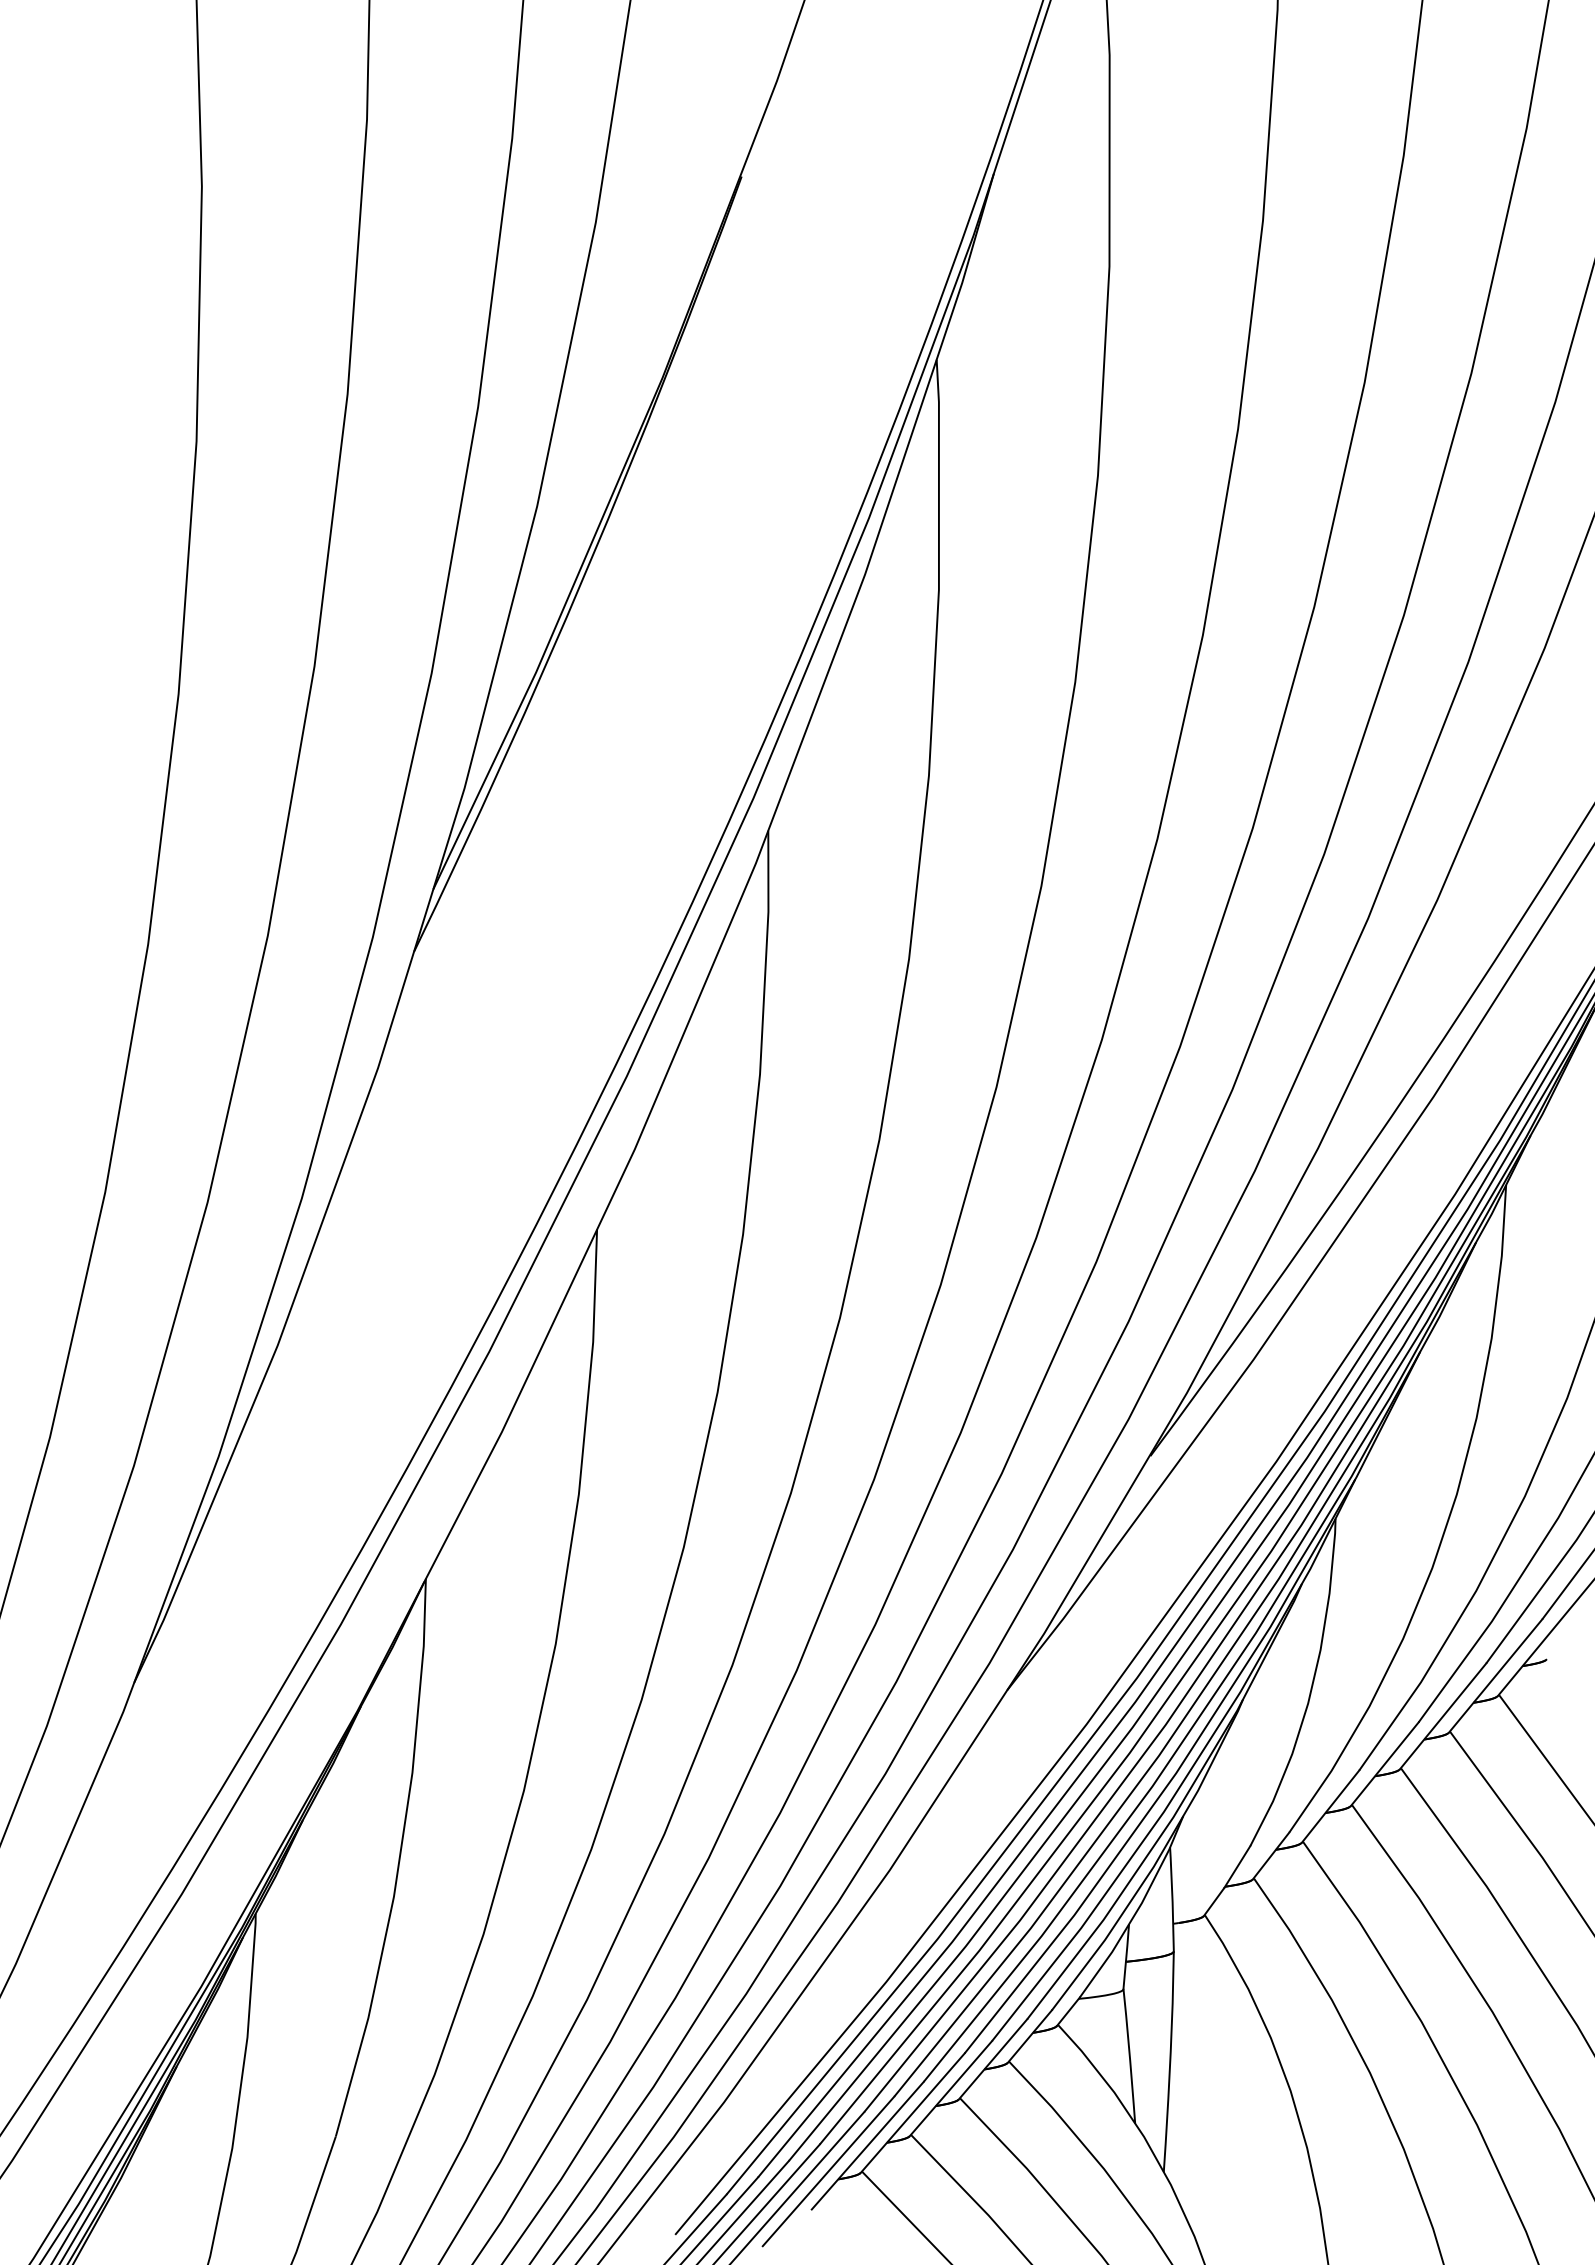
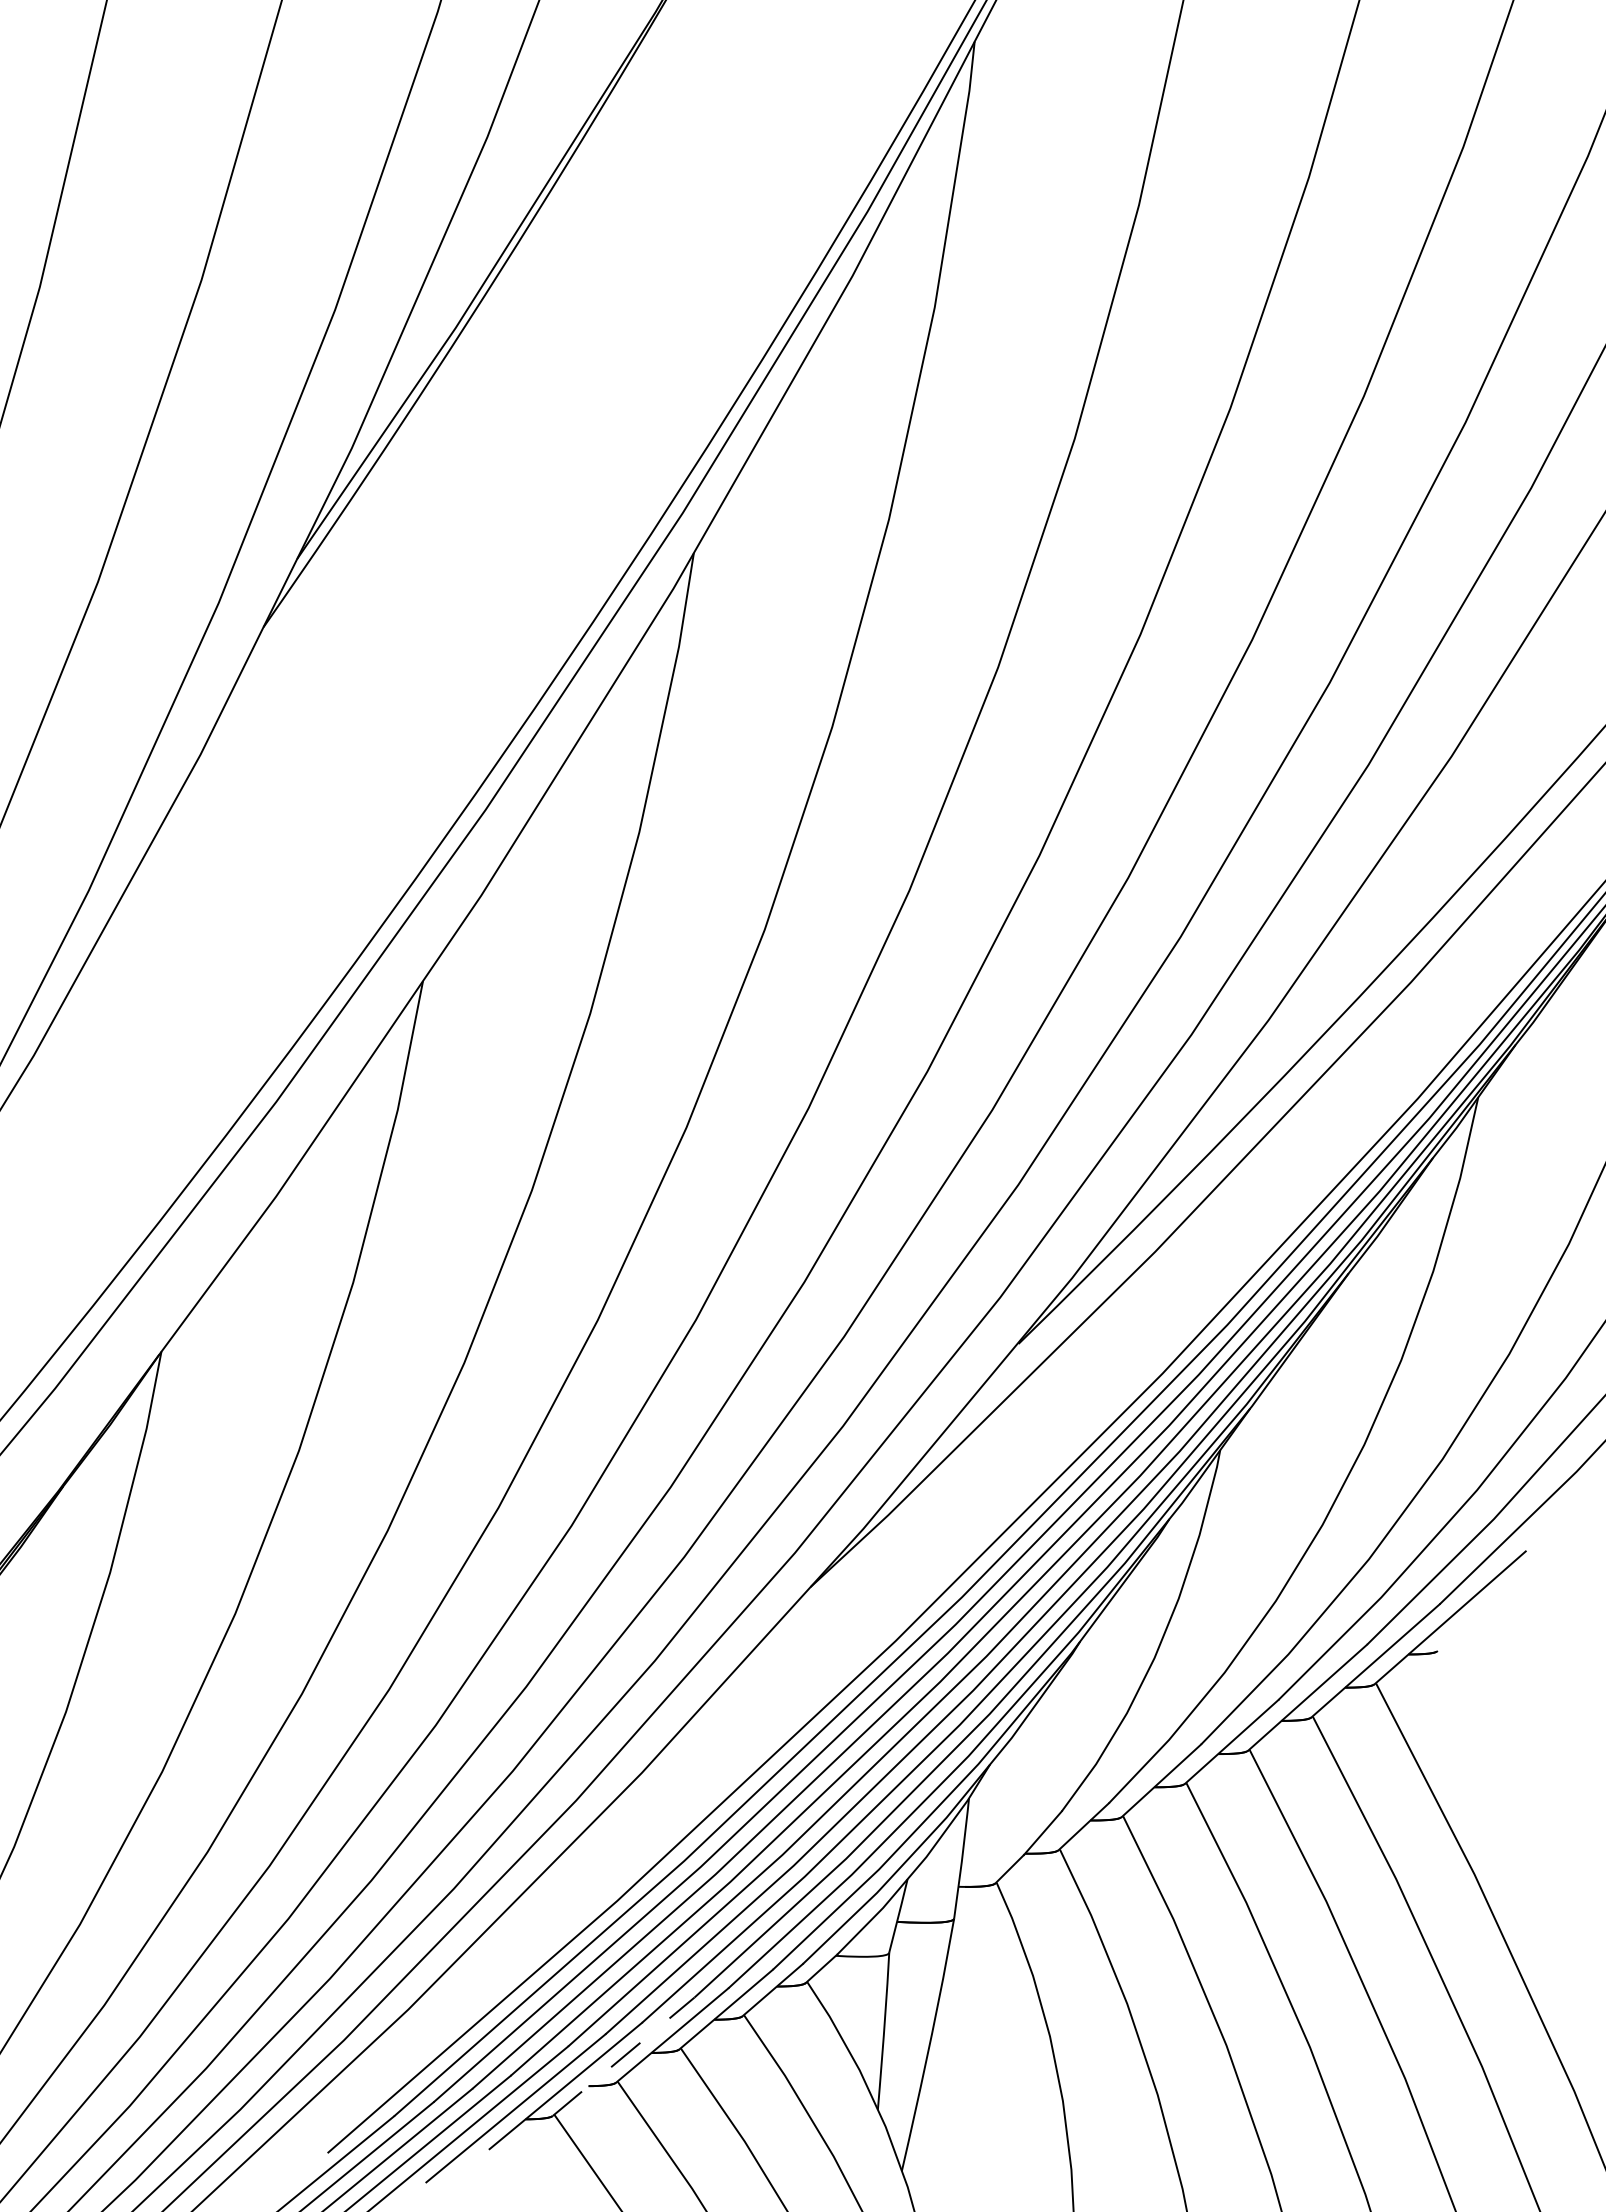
line: (913, 2112) -> (624, 2056), solid -> dashed

